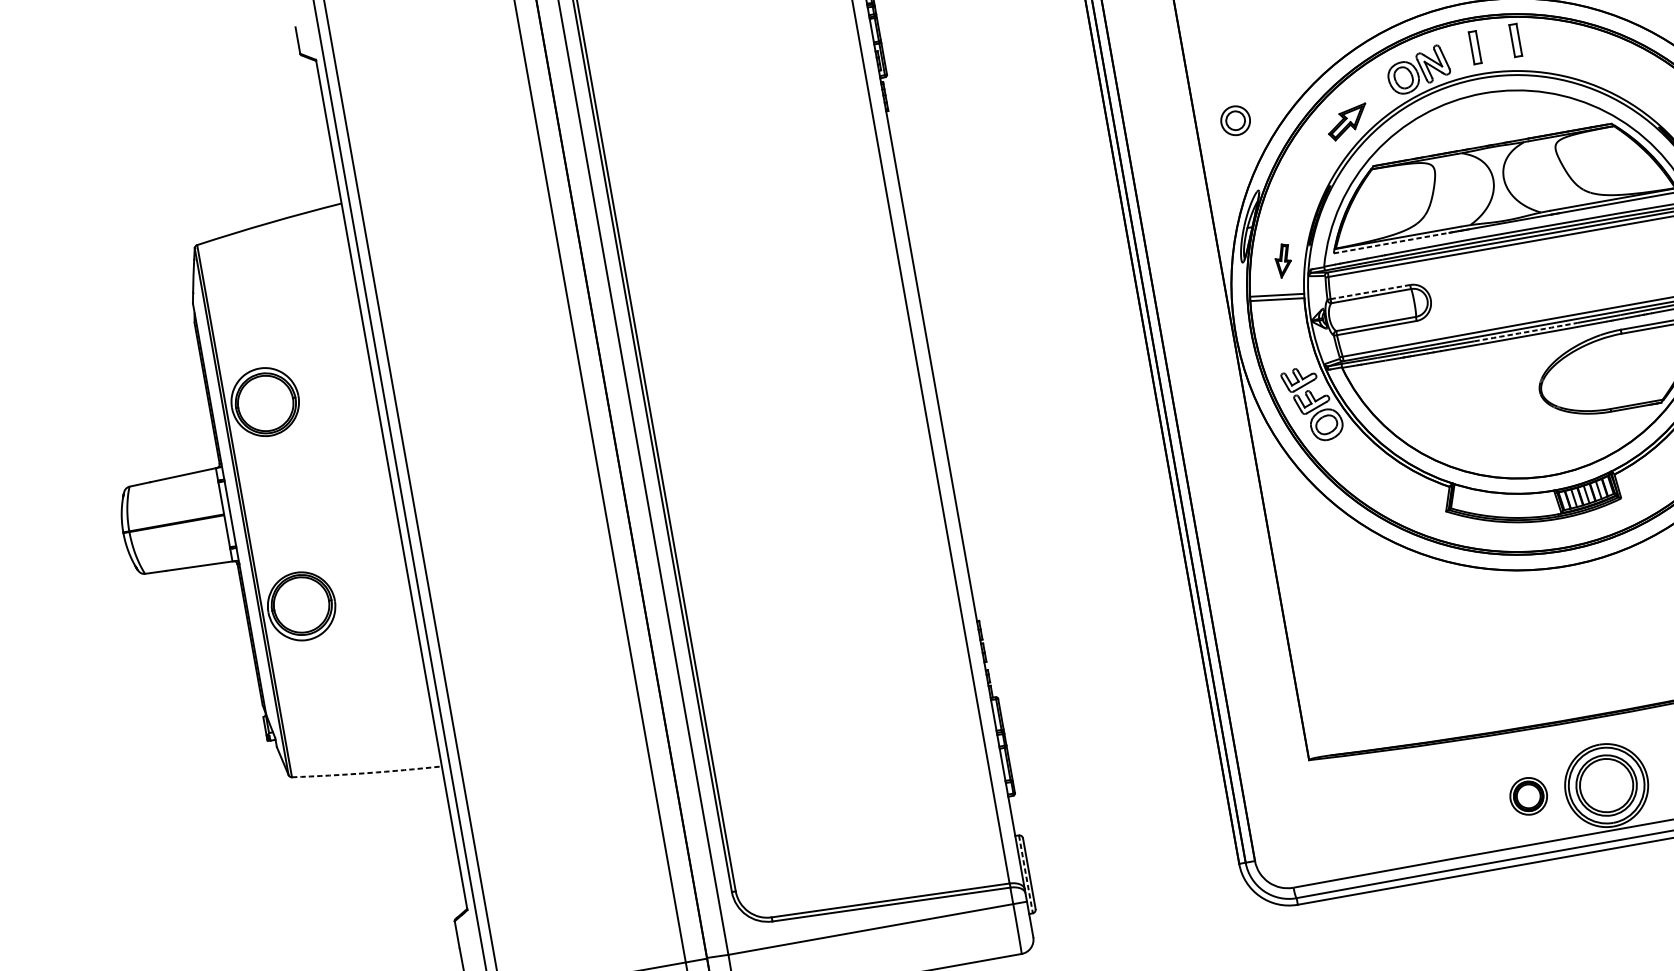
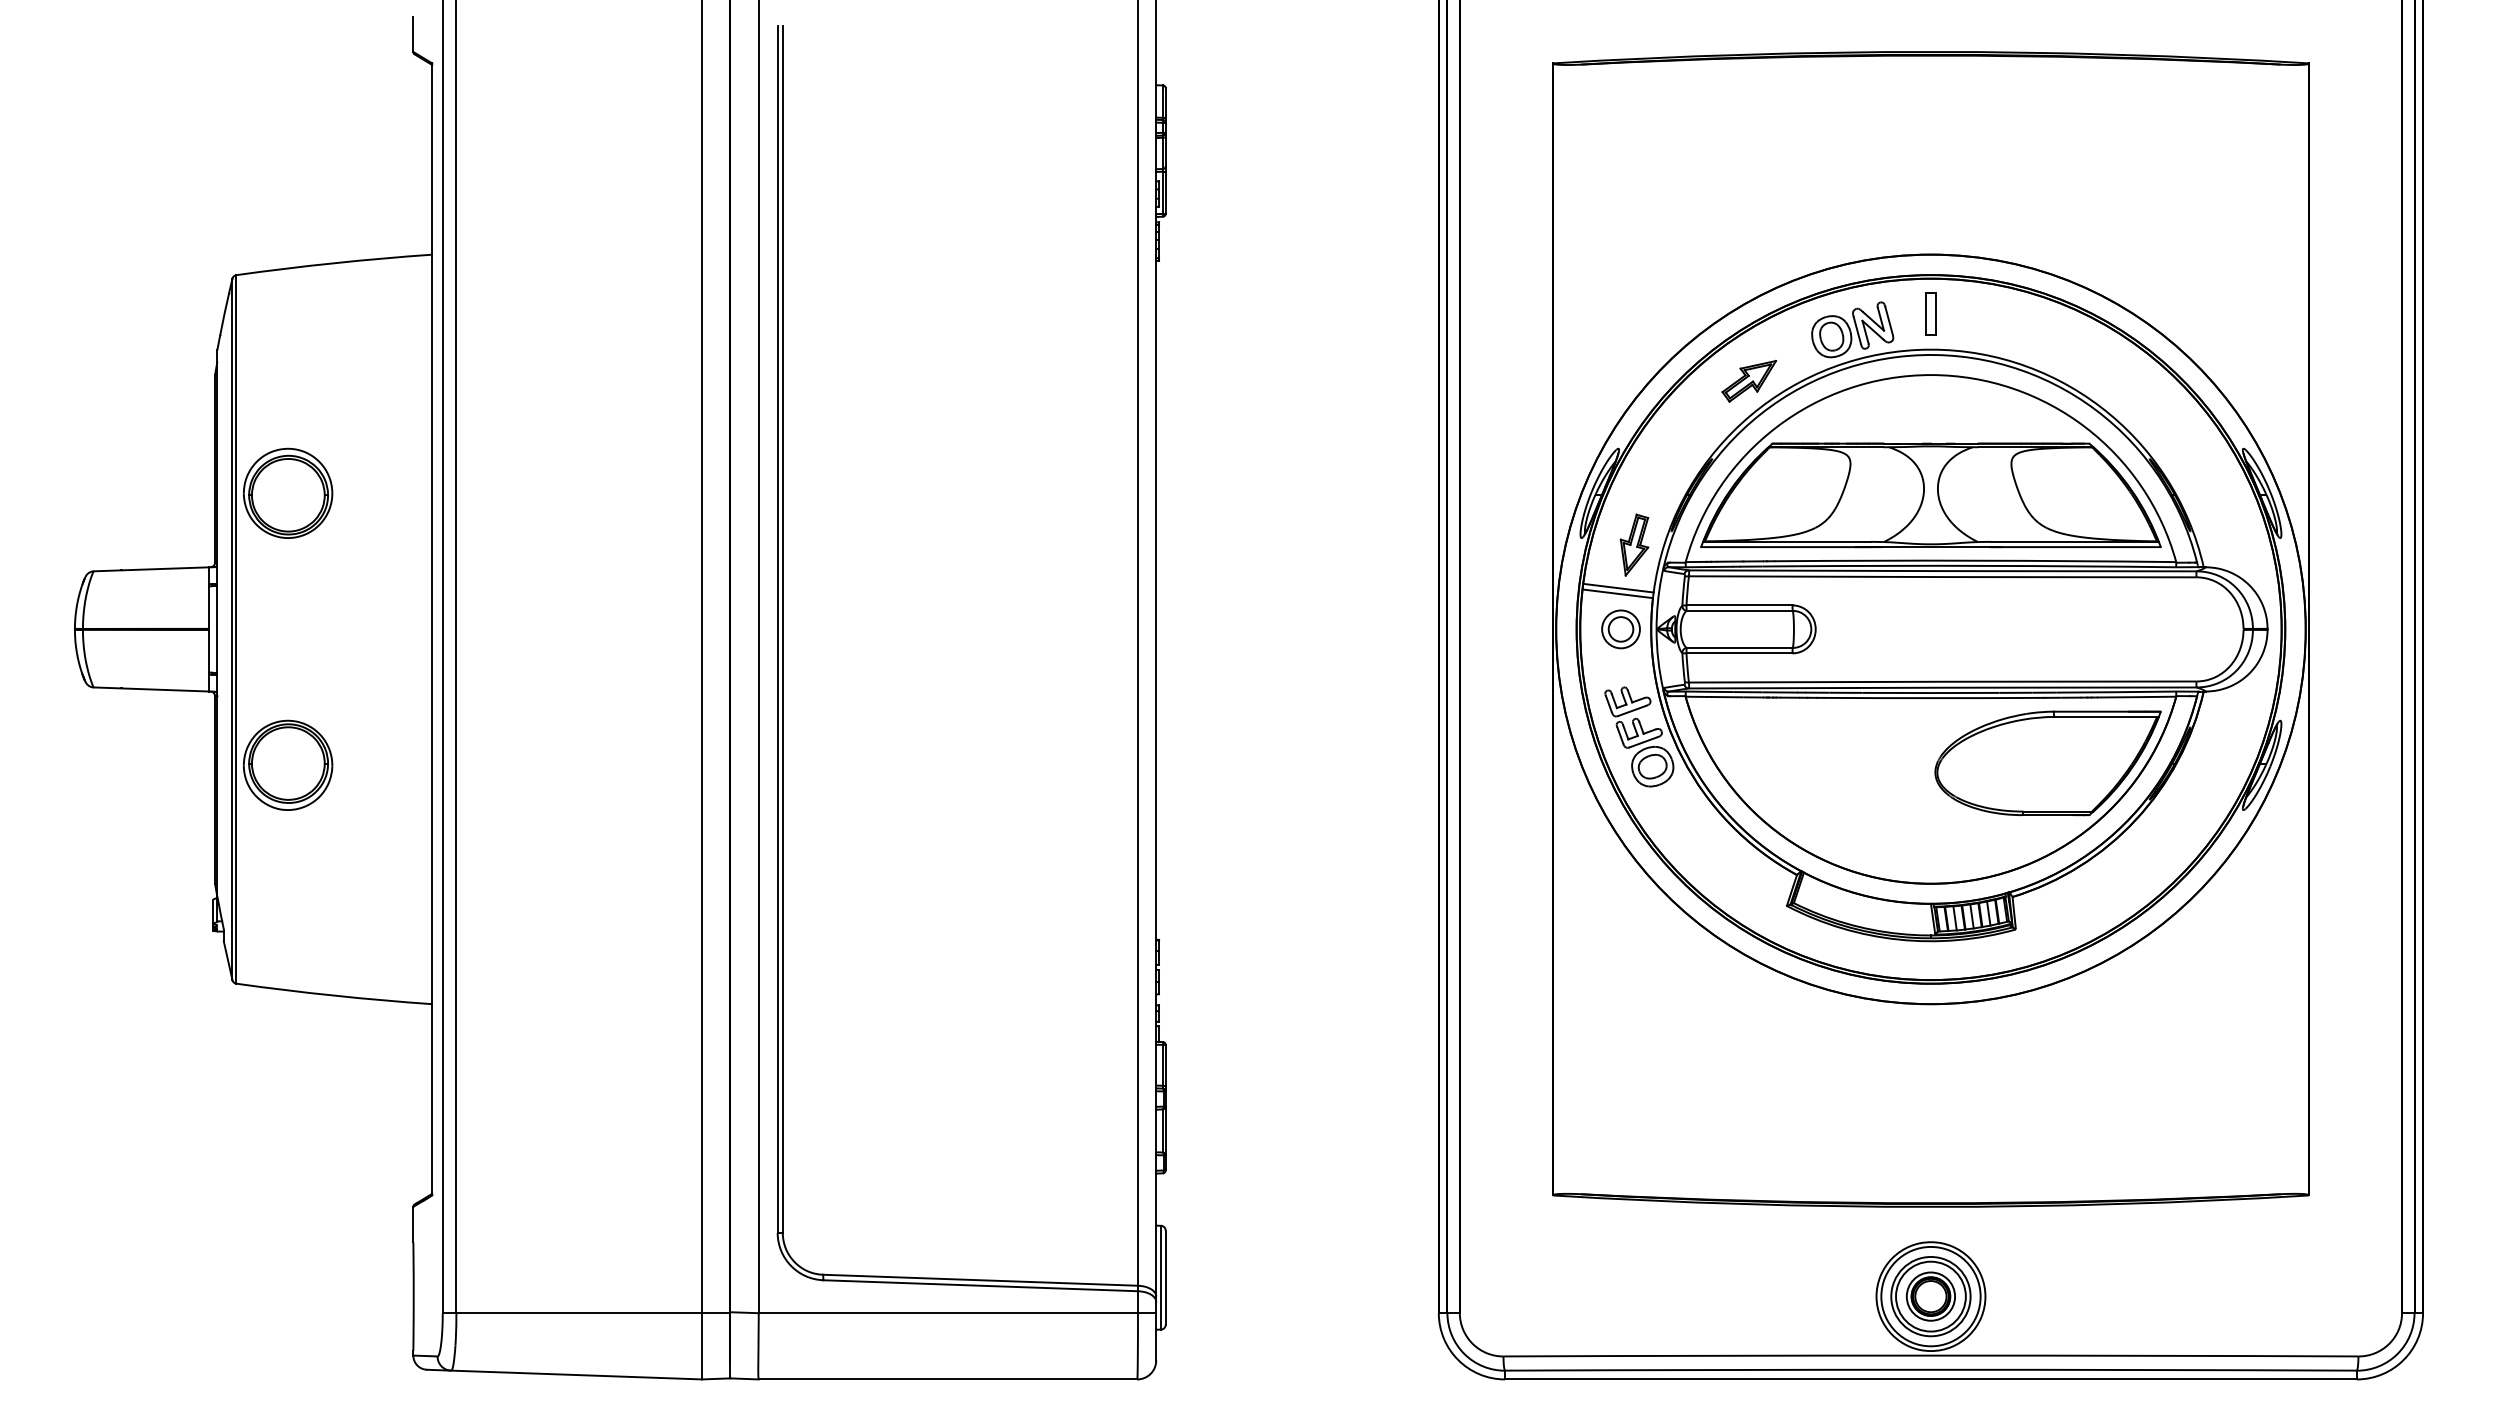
part: (1515, 40) -> (1984, 313), removed
part: (1235, 120) -> (1620, 629), moved
line: (1397, 242) -> (1786, 547), dashed -> solid
part: (1283, 260) -> (1634, 544), size x1.43
line: (1371, 291) -> (1740, 605), dashed -> solid
arc: (1525, 332) -> (1930, 693), dashed -> solid
arc: (367, 773) -> (334, 995), dashed -> solid
part: (1528, 796) -> (1930, 1296), moved
line: (1026, 874) -> (1161, 1277), dashed -> solid

